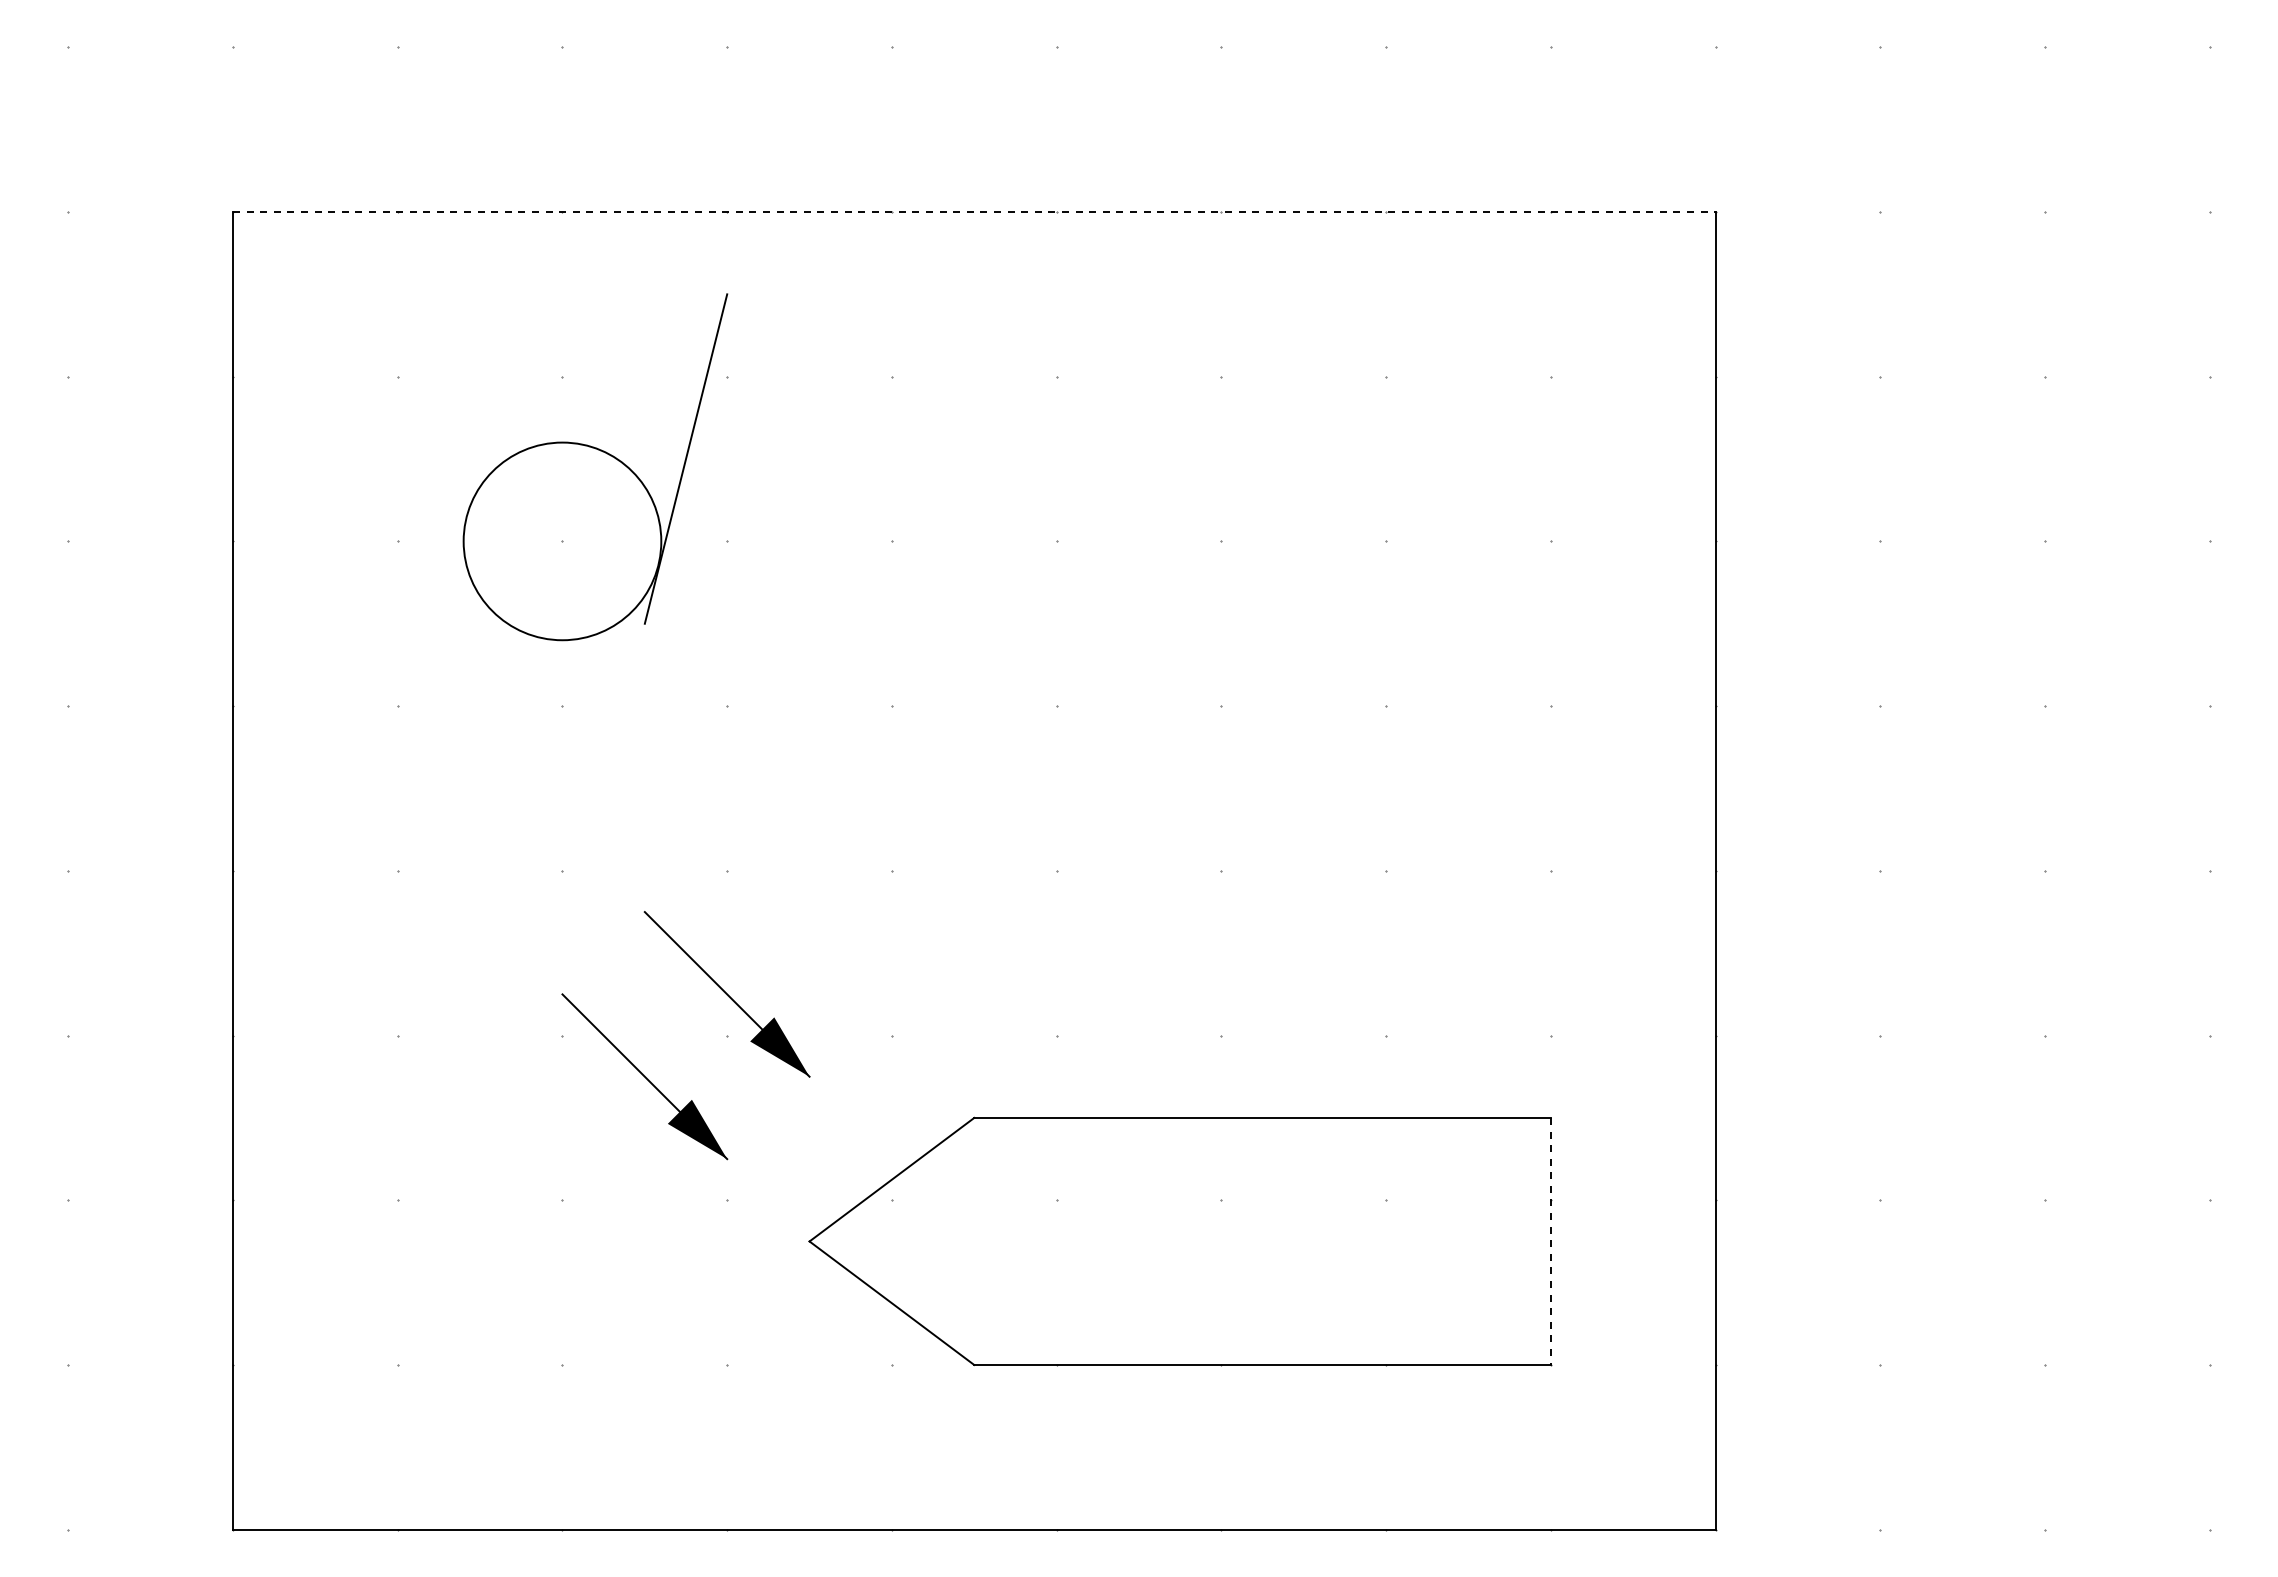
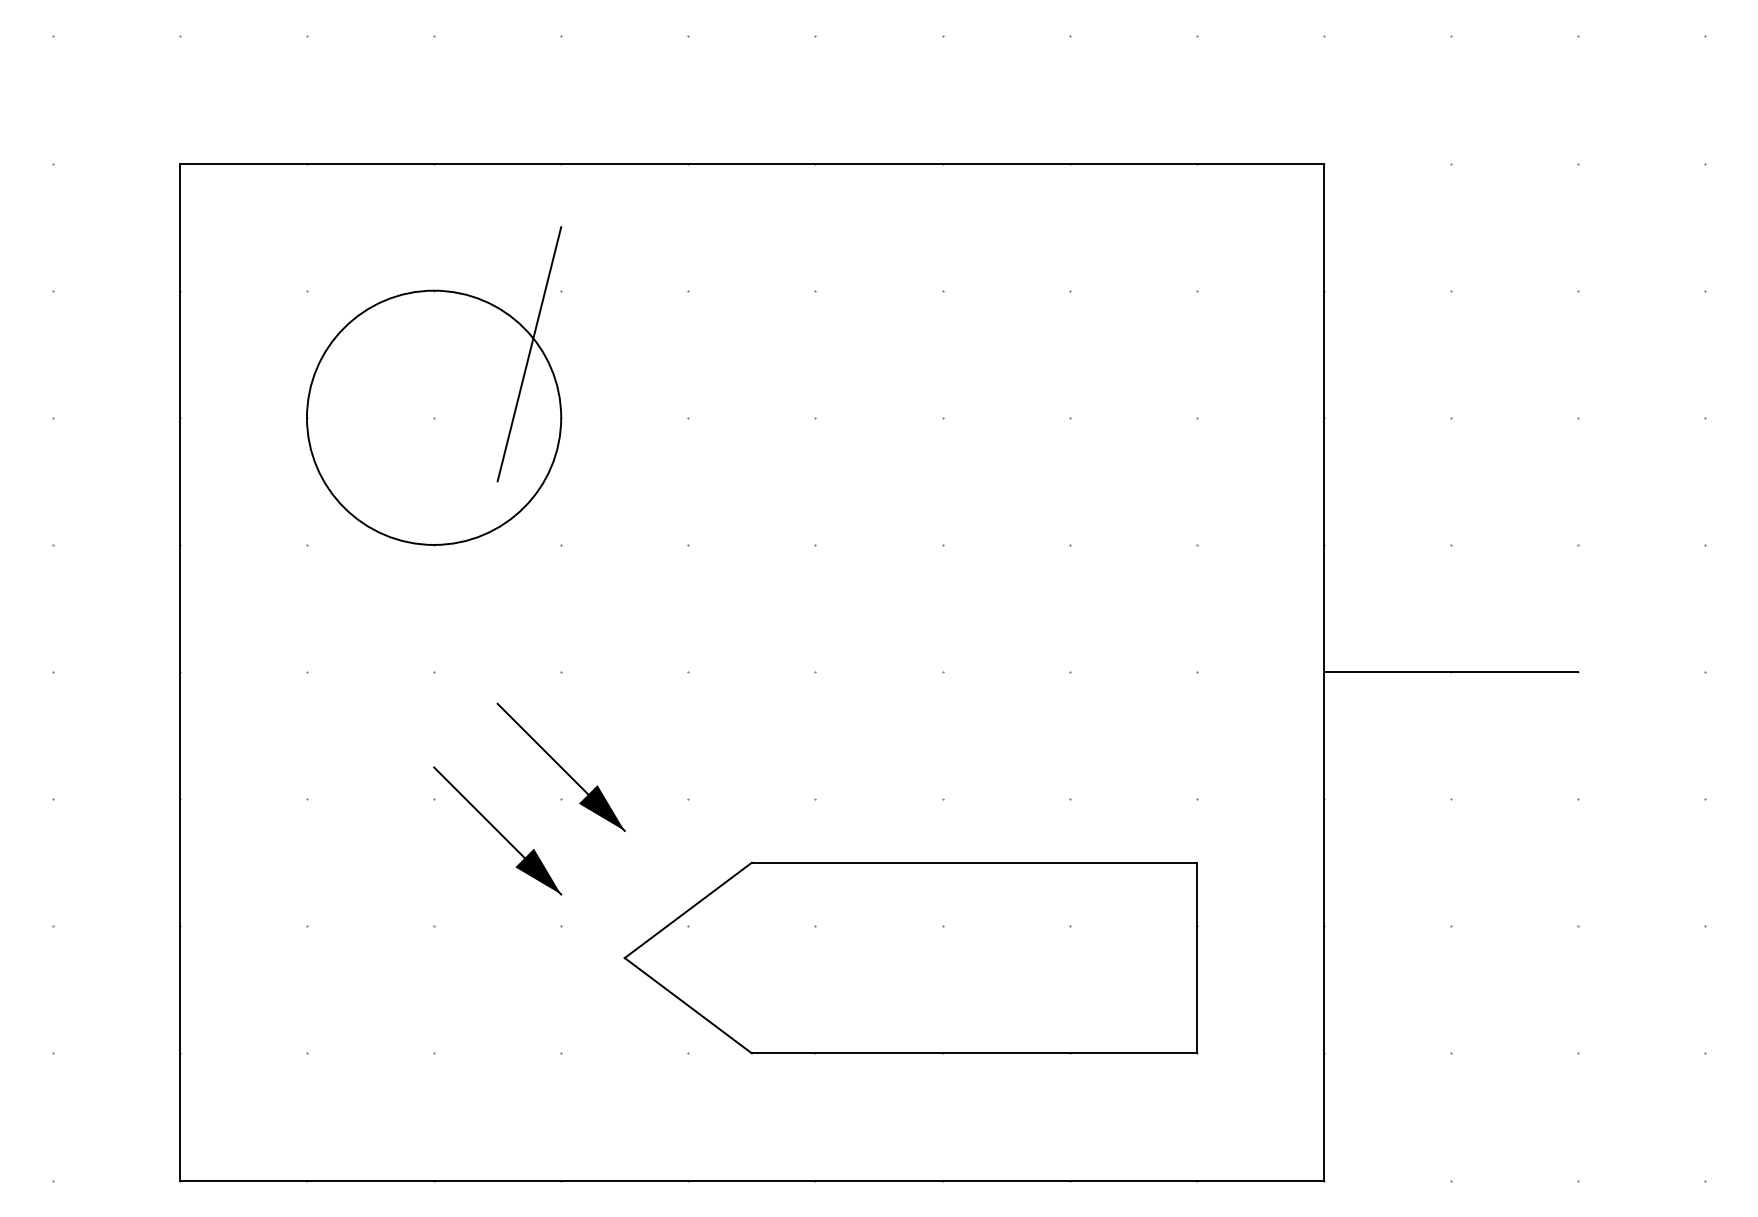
line: (974, 211) -> (752, 163), dashed -> solid
circle: (562, 541) -> (434, 417), size x1.67
line: (1879, 870) -> (1450, 671), added
line: (1550, 1241) -> (1196, 958), dashed -> solid

